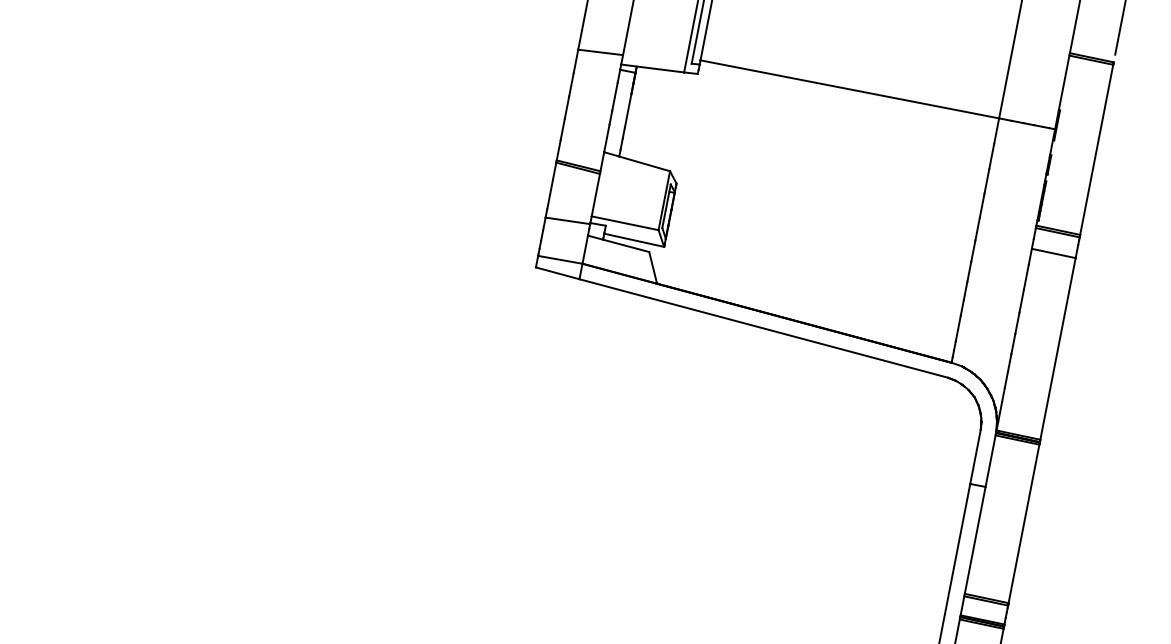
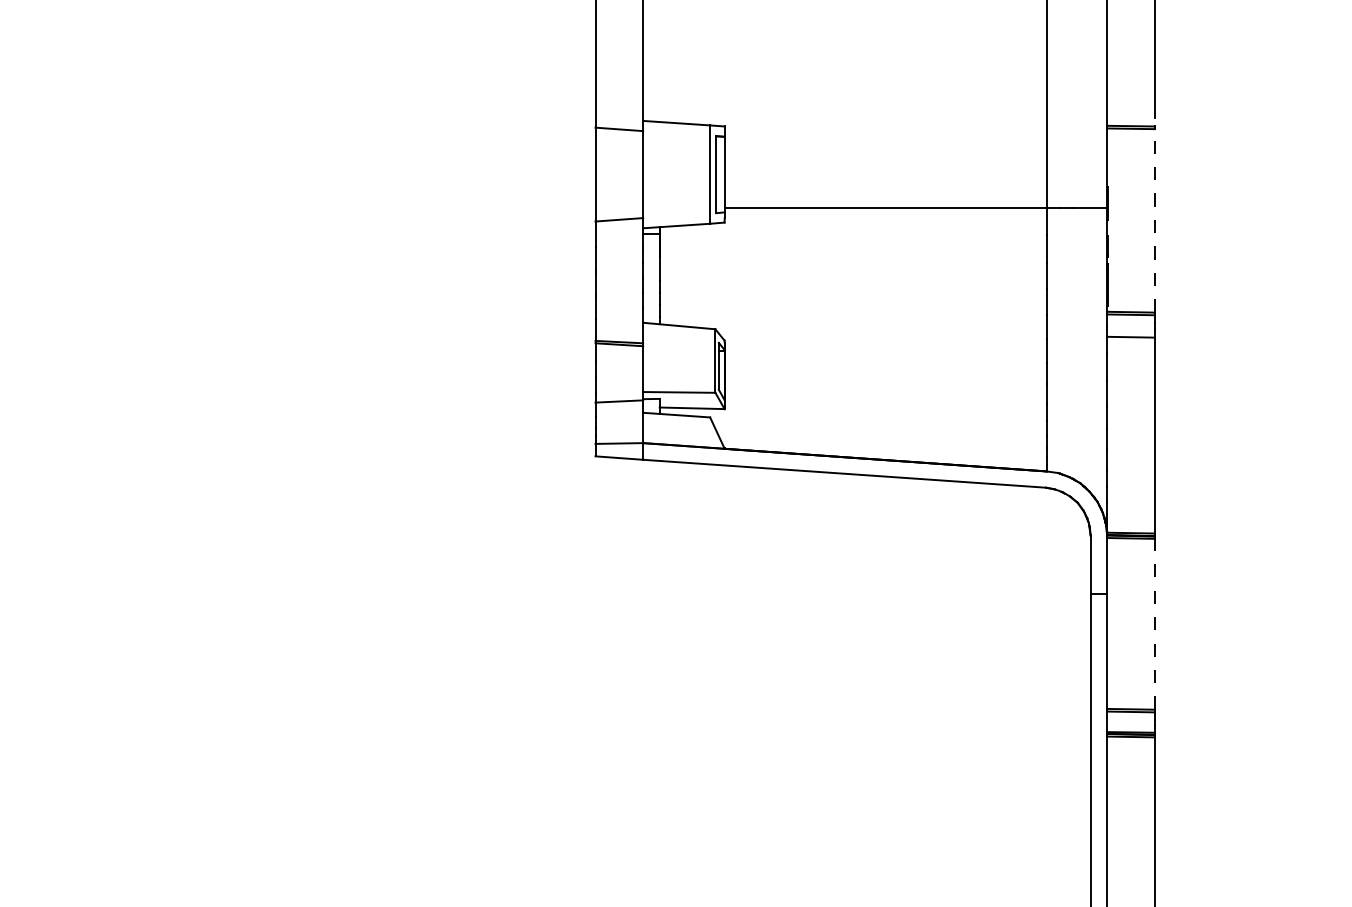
line: (1096, 149) -> (1154, 220), solid -> dashed
line: (1024, 523) -> (1154, 623), solid -> dashed

